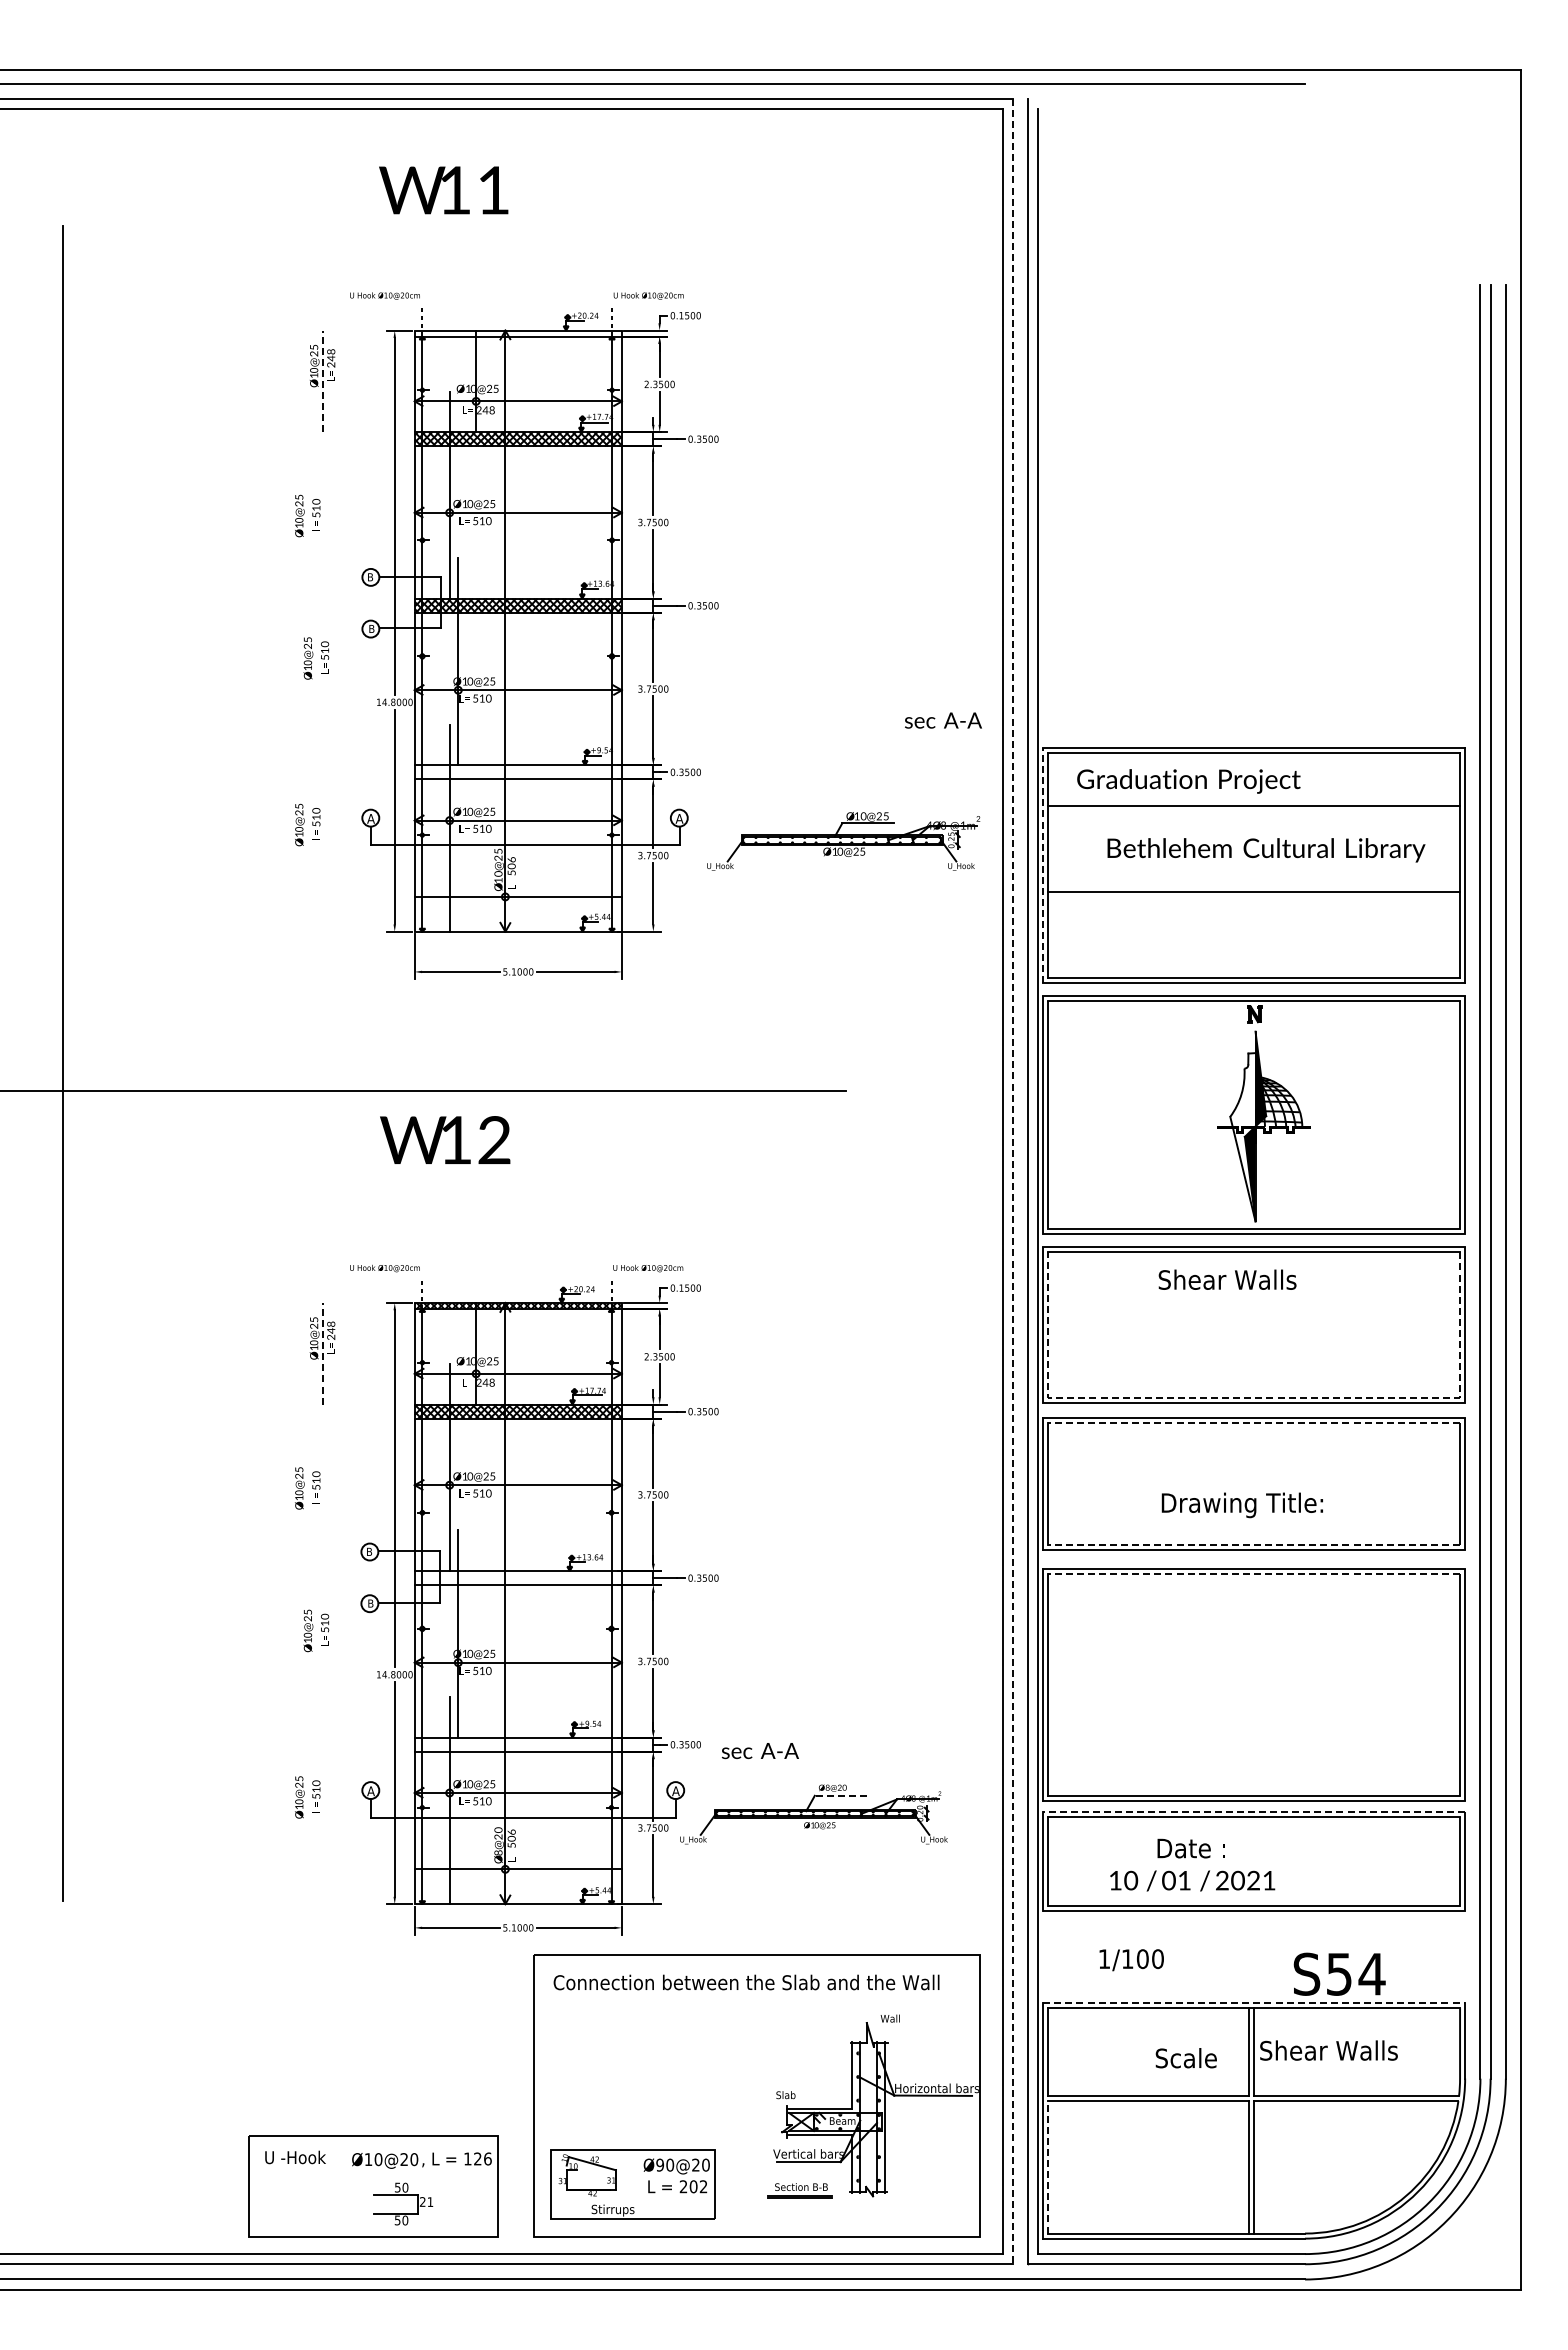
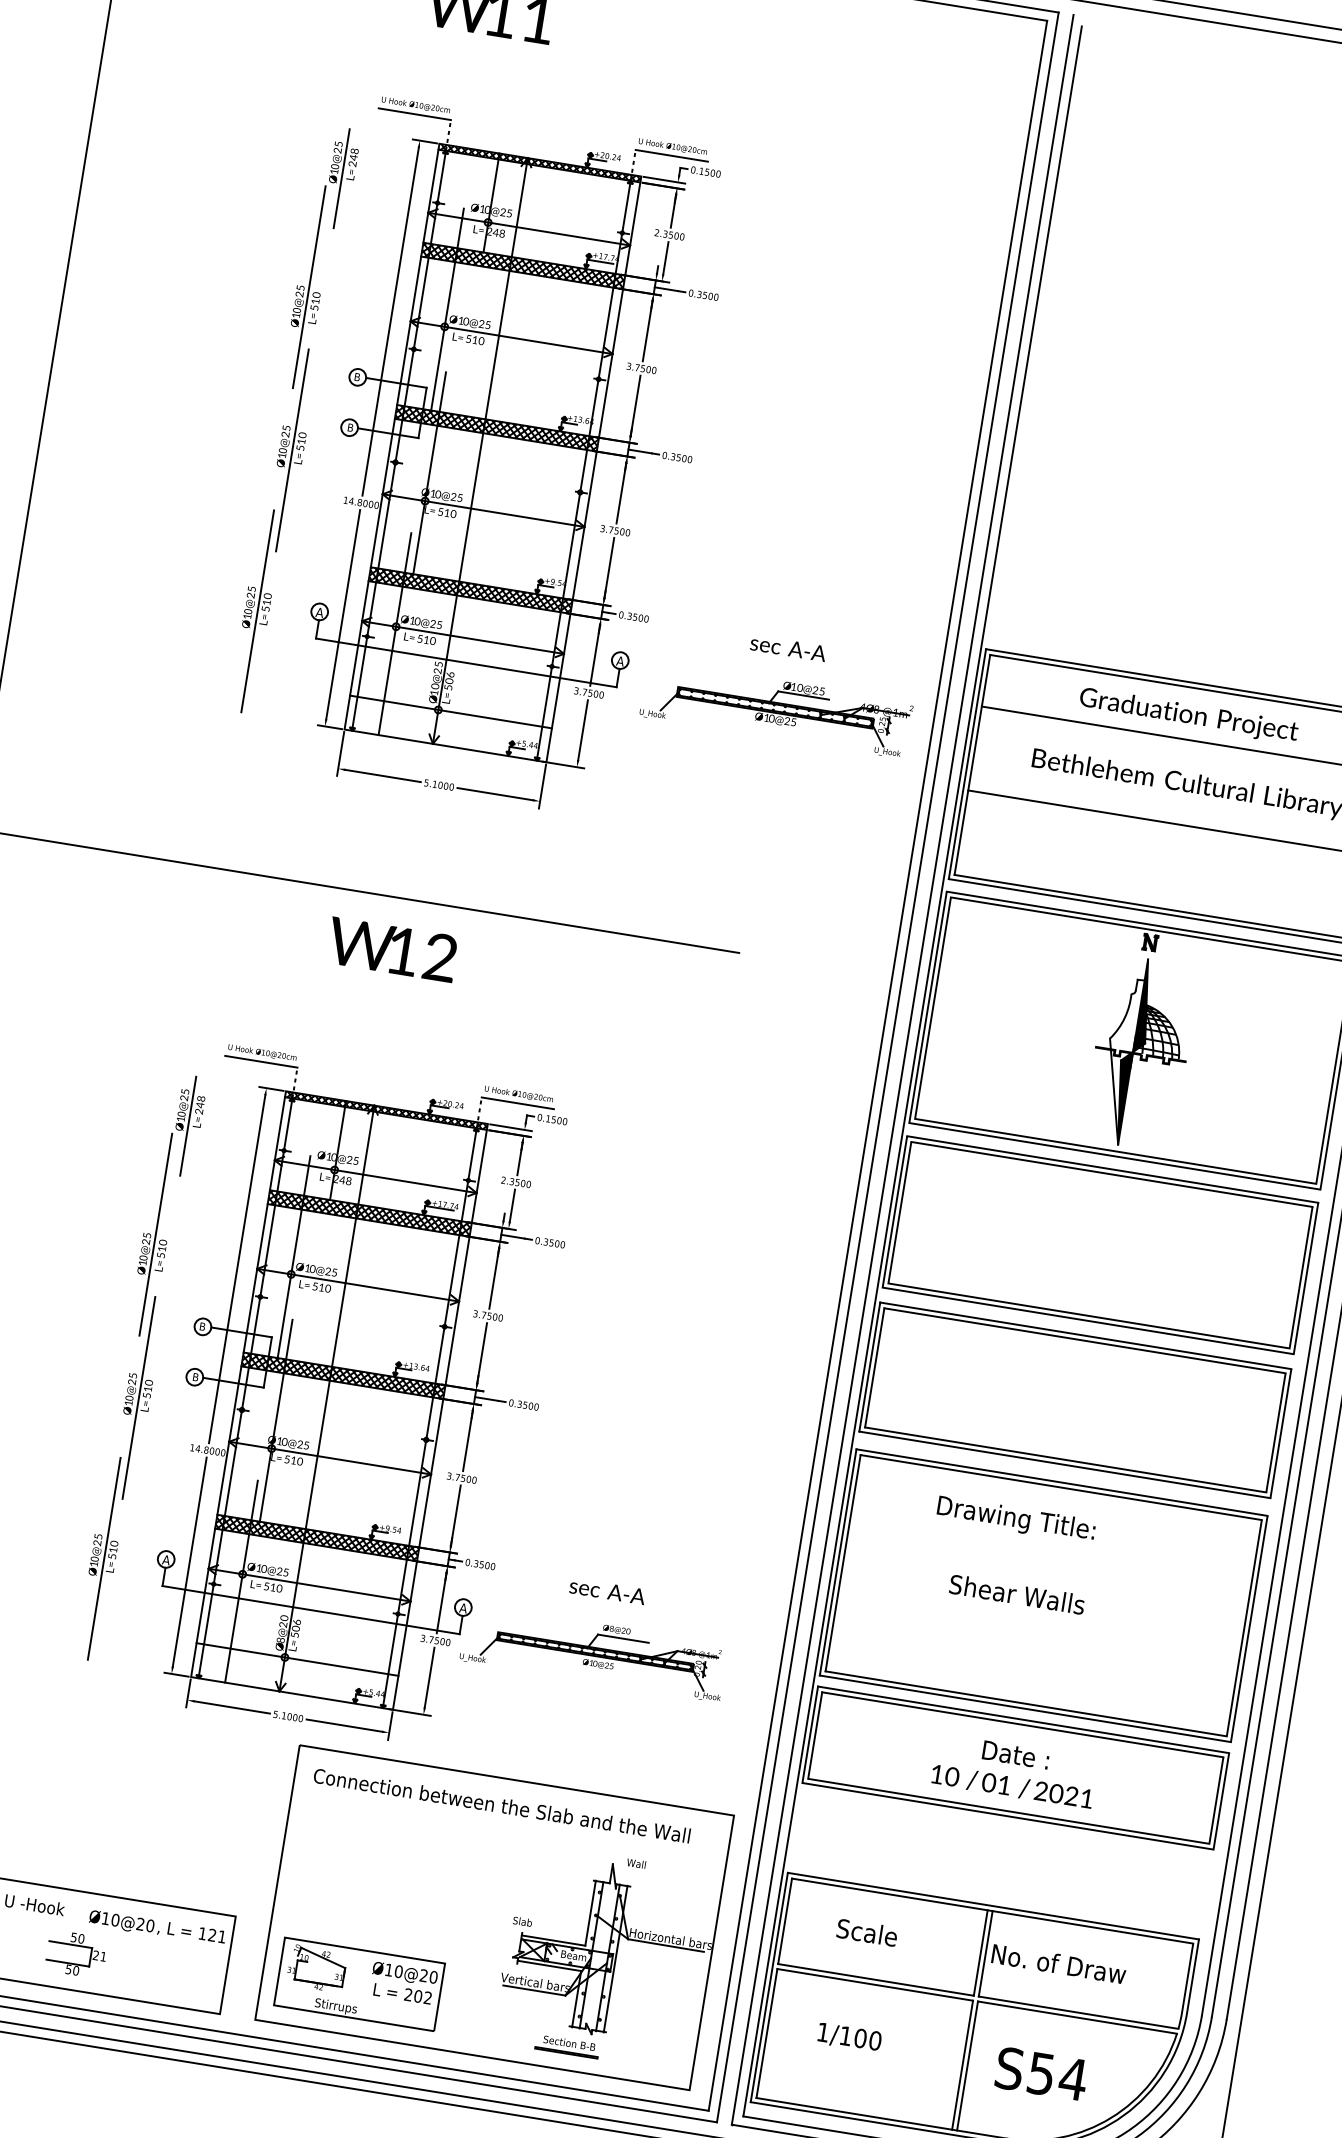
line: (385, 305) -> (414, 114), added
line: (649, 305) -> (672, 156), added
hatch: (517, 333) -> (539, 162), added
line: (322, 381) -> (341, 178), dashed -> solid
line: (307, 494) -> (309, 286), added
line: (317, 660) -> (292, 449), added
text: (943, 720) -> (788, 648), moved
hatch: (517, 772) -> (469, 590), added
text: (1188, 781) -> (1188, 715), moved
line: (308, 827) -> (257, 611), added
line: (1043, 865) -> (967, 764), dashed -> solid
text: (445, 1139) -> (392, 949), moved
line: (1012, 1181) -> (887, 1067), dashed -> solid
line: (385, 1277) -> (261, 1061), added
line: (648, 1277) -> (517, 1103), added
text: (1227, 1279) -> (1017, 1594), moved
line: (322, 1353) -> (188, 1125), dashed -> solid
line: (1254, 1397) -> (1089, 1315), dashed -> solid
line: (1254, 1423) -> (1085, 1341), dashed -> solid
line: (307, 1467) -> (155, 1234), added
text: (1241, 1505) -> (1015, 1519), moved
line: (1254, 1545) -> (1065, 1460), dashed -> solid
line: (1254, 1573) -> (1061, 1487), dashed -> solid
hatch: (517, 1578) -> (342, 1375), added
line: (317, 1633) -> (139, 1397), added
hatch: (517, 1744) -> (316, 1537), added
text: (759, 1751) -> (606, 1591), moved
line: (840, 1795) -> (623, 1638), dashed -> solid
line: (308, 1799) -> (104, 1558), added
line: (1254, 1812) -> (1023, 1720), dashed -> solid
text: (1192, 1864) -> (1014, 1770), moved
text: (1131, 1960) -> (849, 2038), moved
text: (1339, 1973) -> (1041, 2073), moved
line: (1254, 2003) -> (993, 1906), dashed -> solid
text: (1328, 2050) -> (1058, 1963), Shear Walls -> No. of Draw
text: (1185, 2058) -> (866, 1932), moved
text: (487, 2158) -> (221, 1936), 126 -> 121
text: (660, 2164) -> (389, 1969), Ø90@20 -> Ø10@20
line: (1048, 2166) -> (767, 2032), dashed -> solid
part: (799, 2190) -> (567, 2046), moved
part: (403, 2195) -> (78, 1946), moved

